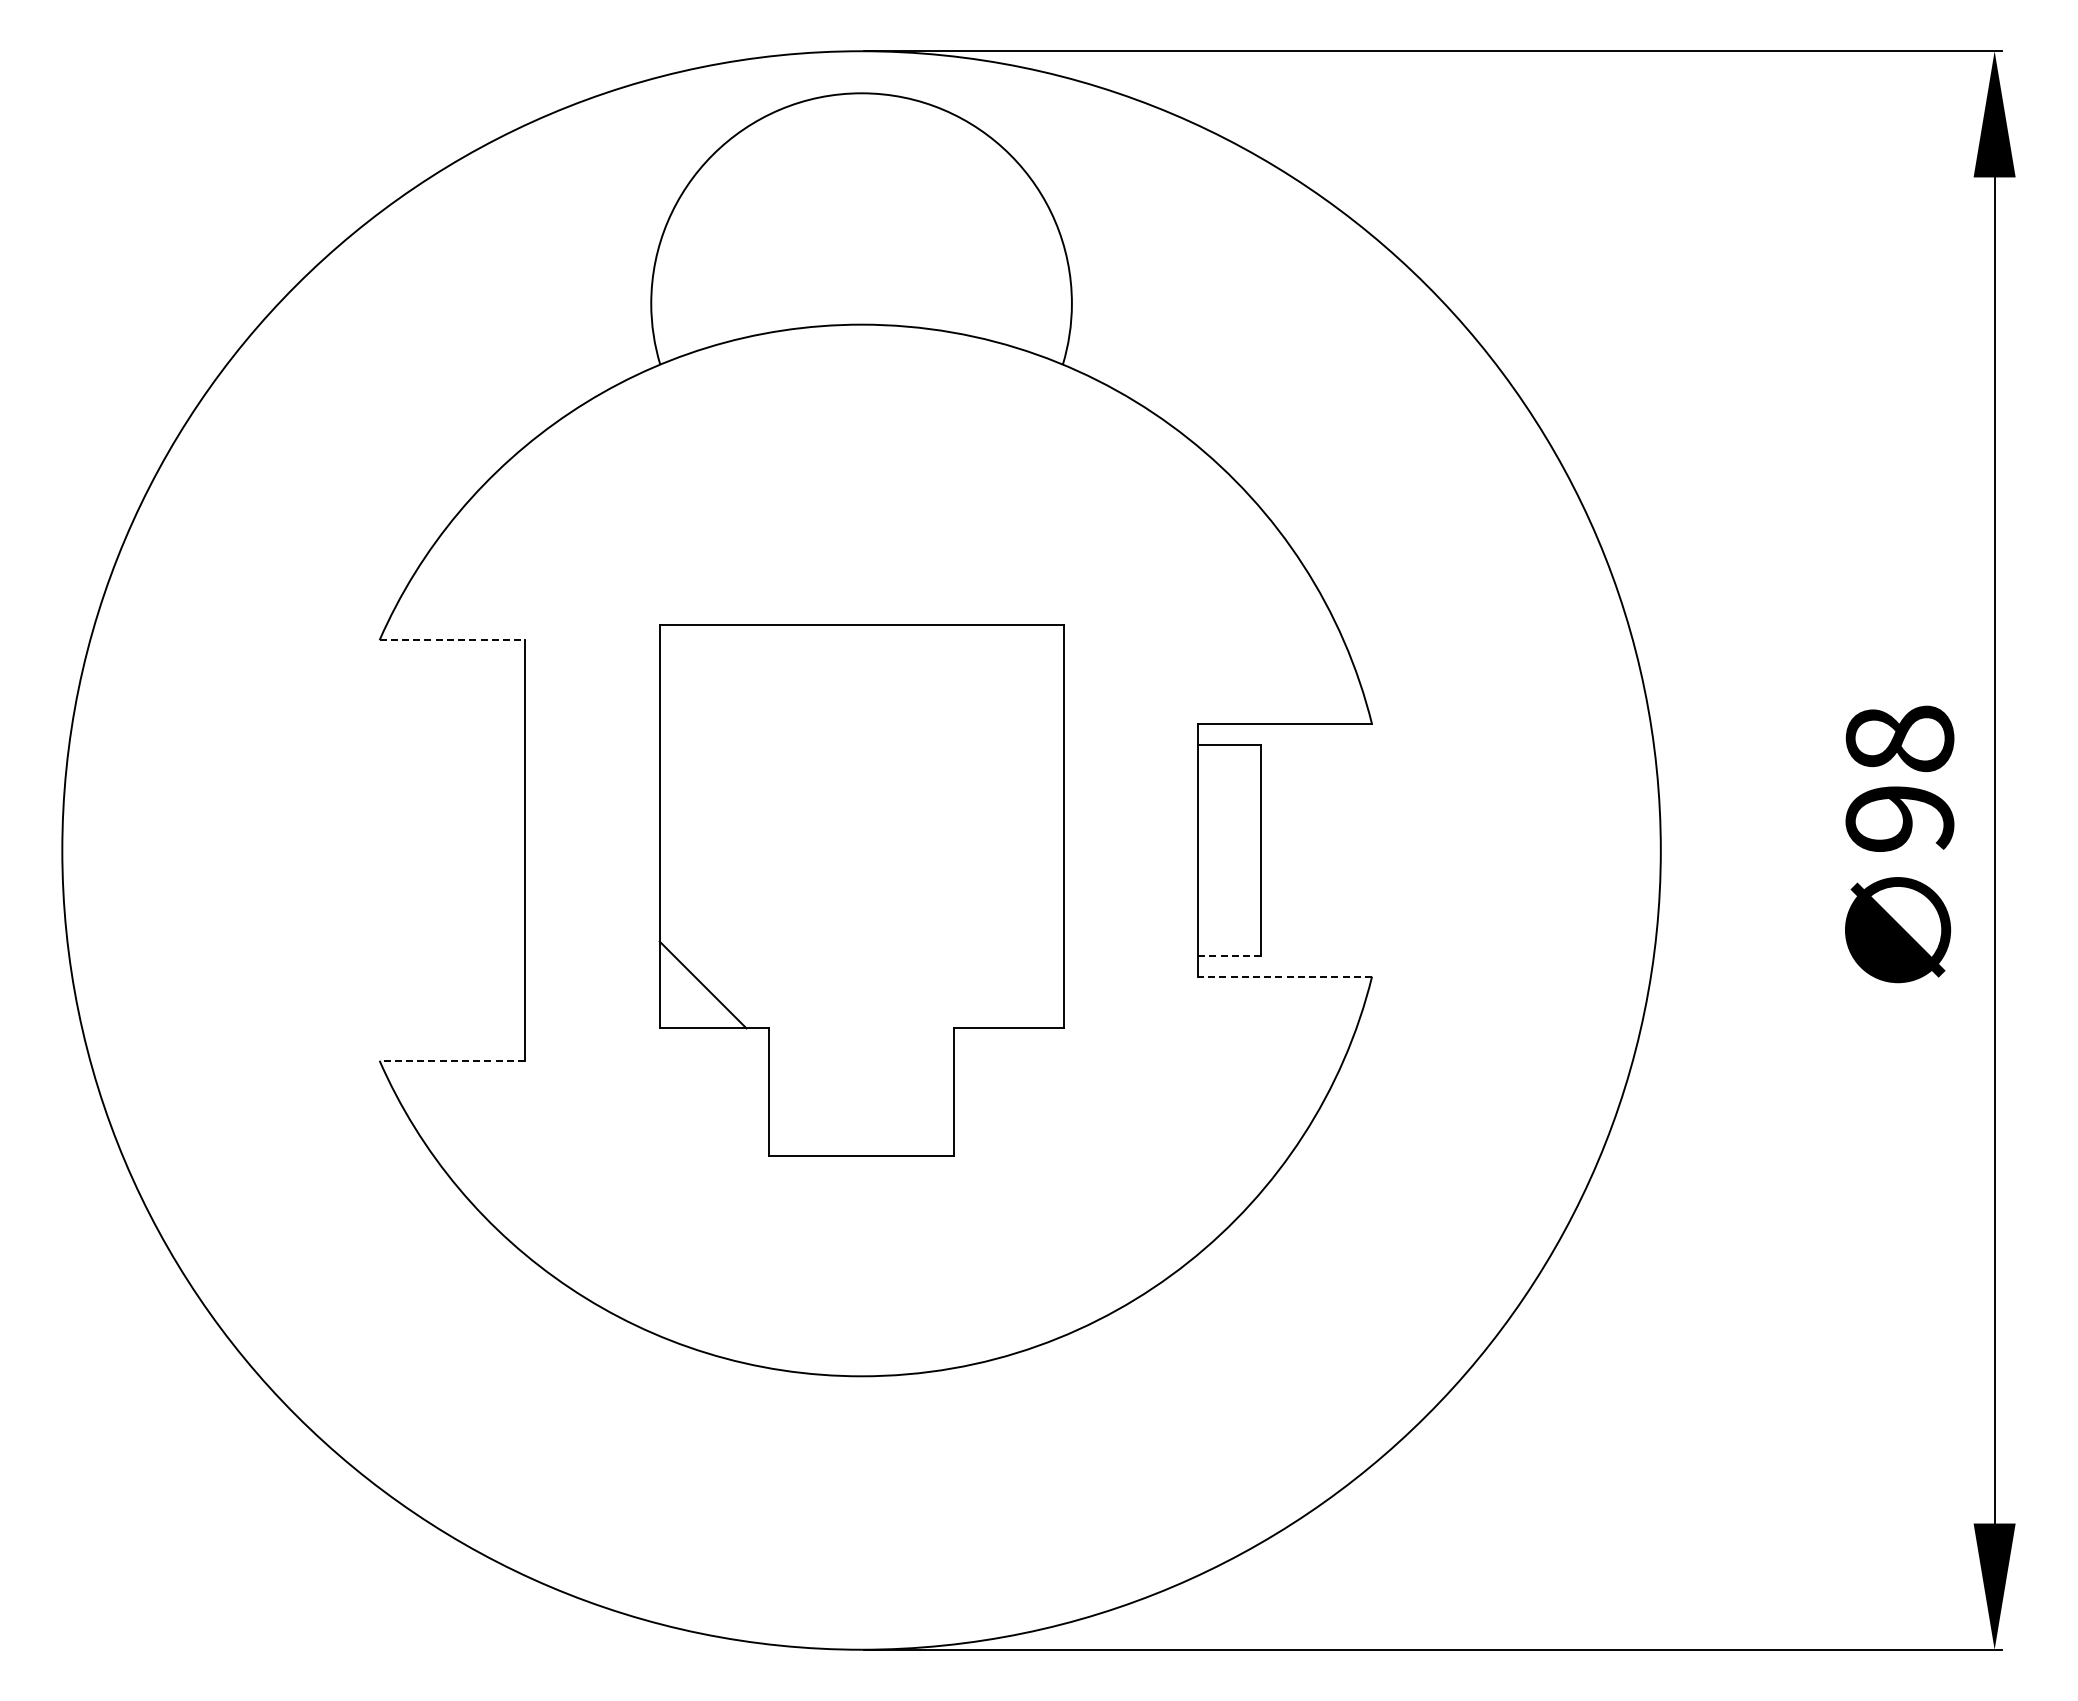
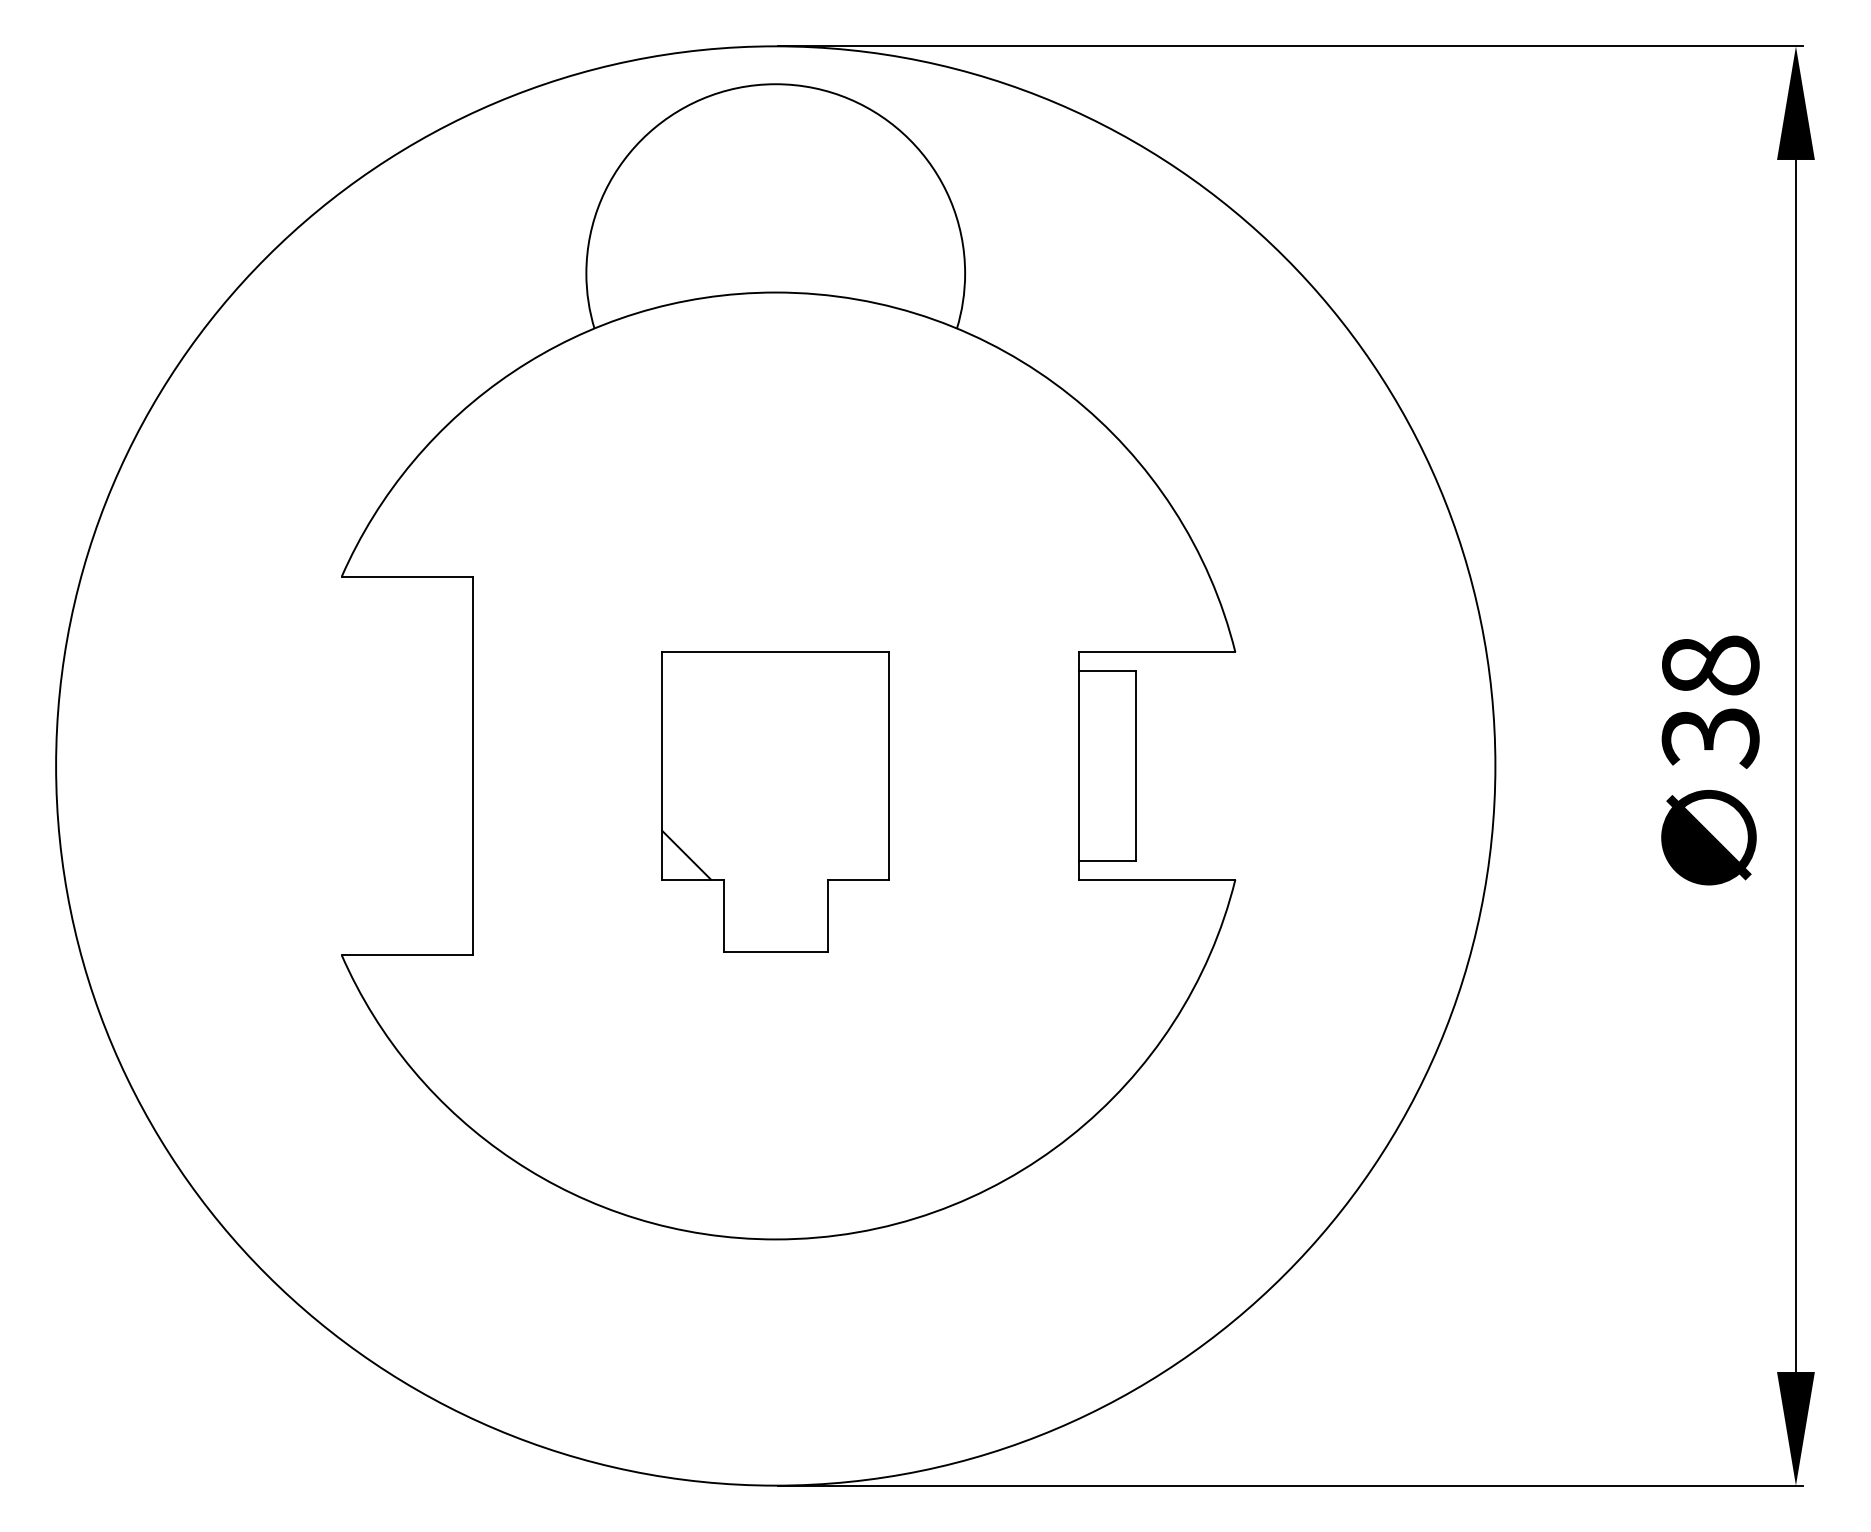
line: (452, 640) -> (407, 576), dashed -> solid
text: (1899, 819) -> (1710, 738), 98 -> 38
part: (861, 890) -> (775, 802), size x0.62
line: (1229, 955) -> (1107, 860), dashed -> solid
line: (1285, 976) -> (1157, 879), dashed -> solid
line: (452, 1060) -> (407, 955), dashed -> solid

